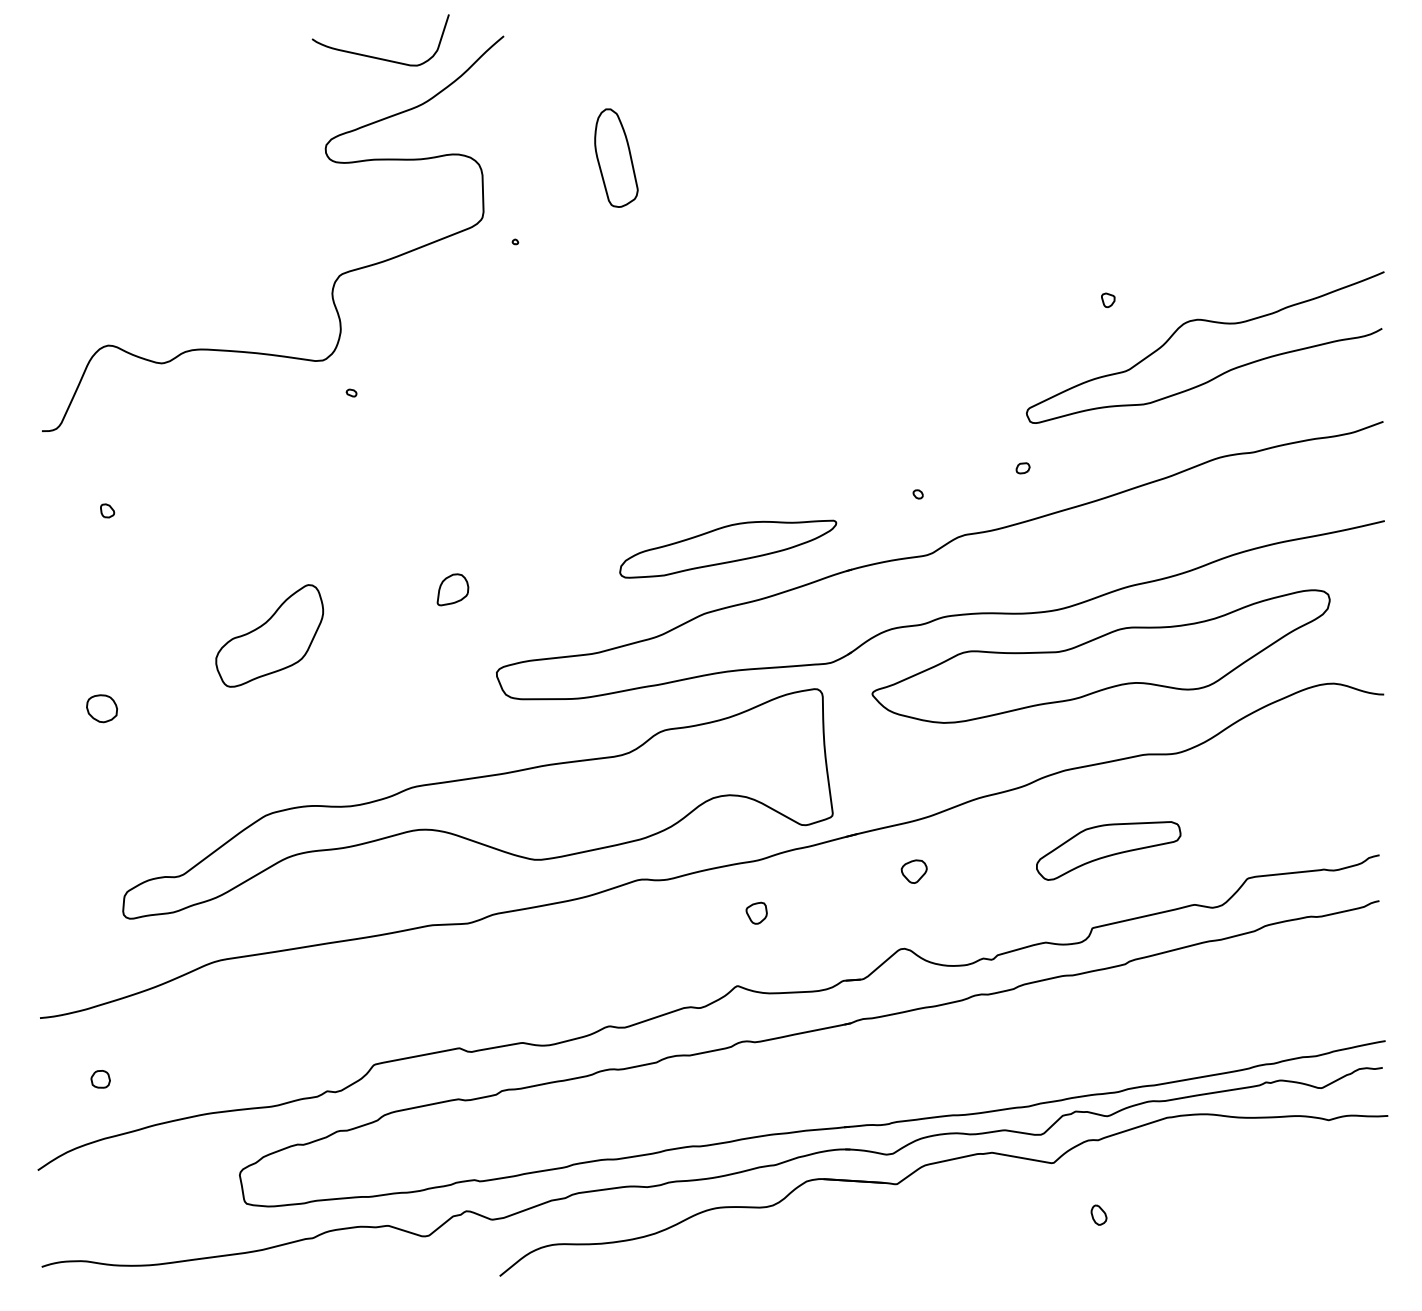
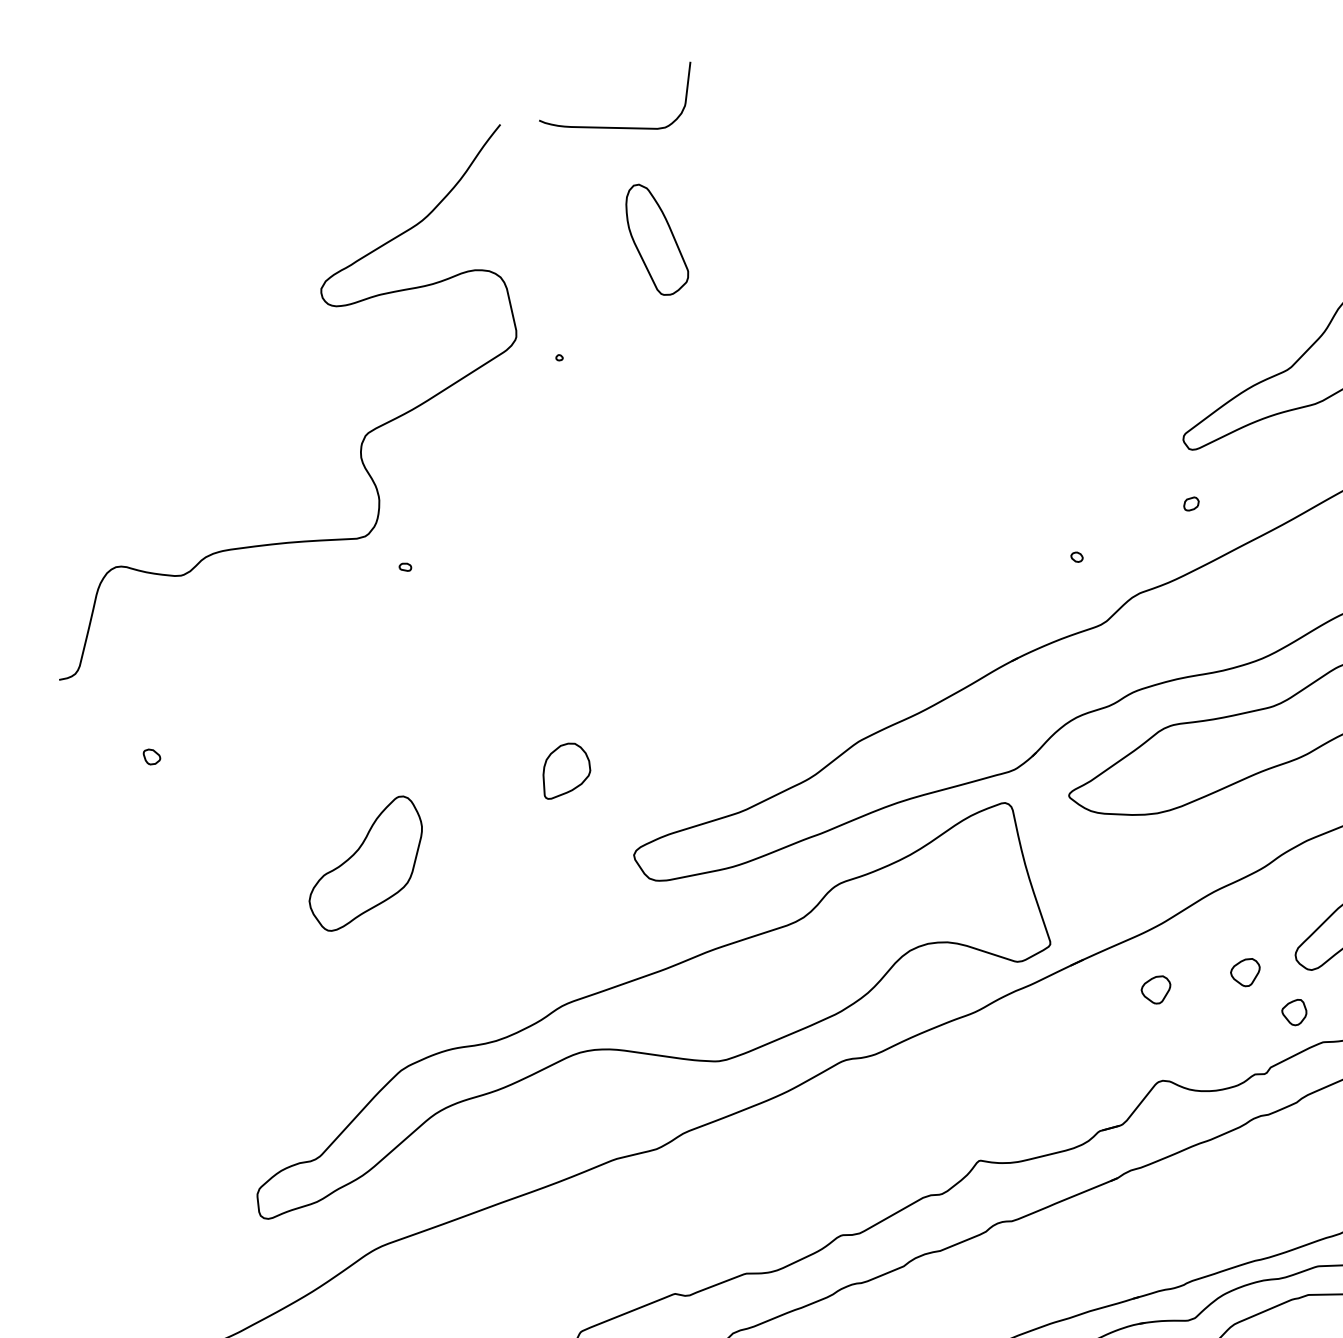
curve: (379, 57) -> (620, 126), moved
part: (1108, 300) -> (1251, 292), removed
part: (728, 548) -> (871, 661), removed
part: (452, 589) -> (564, 769), size x1.4
part: (101, 708) -> (189, 984), removed
part: (991, 871) -> (1244, 972), added
part: (756, 912) -> (1294, 1012), moved

